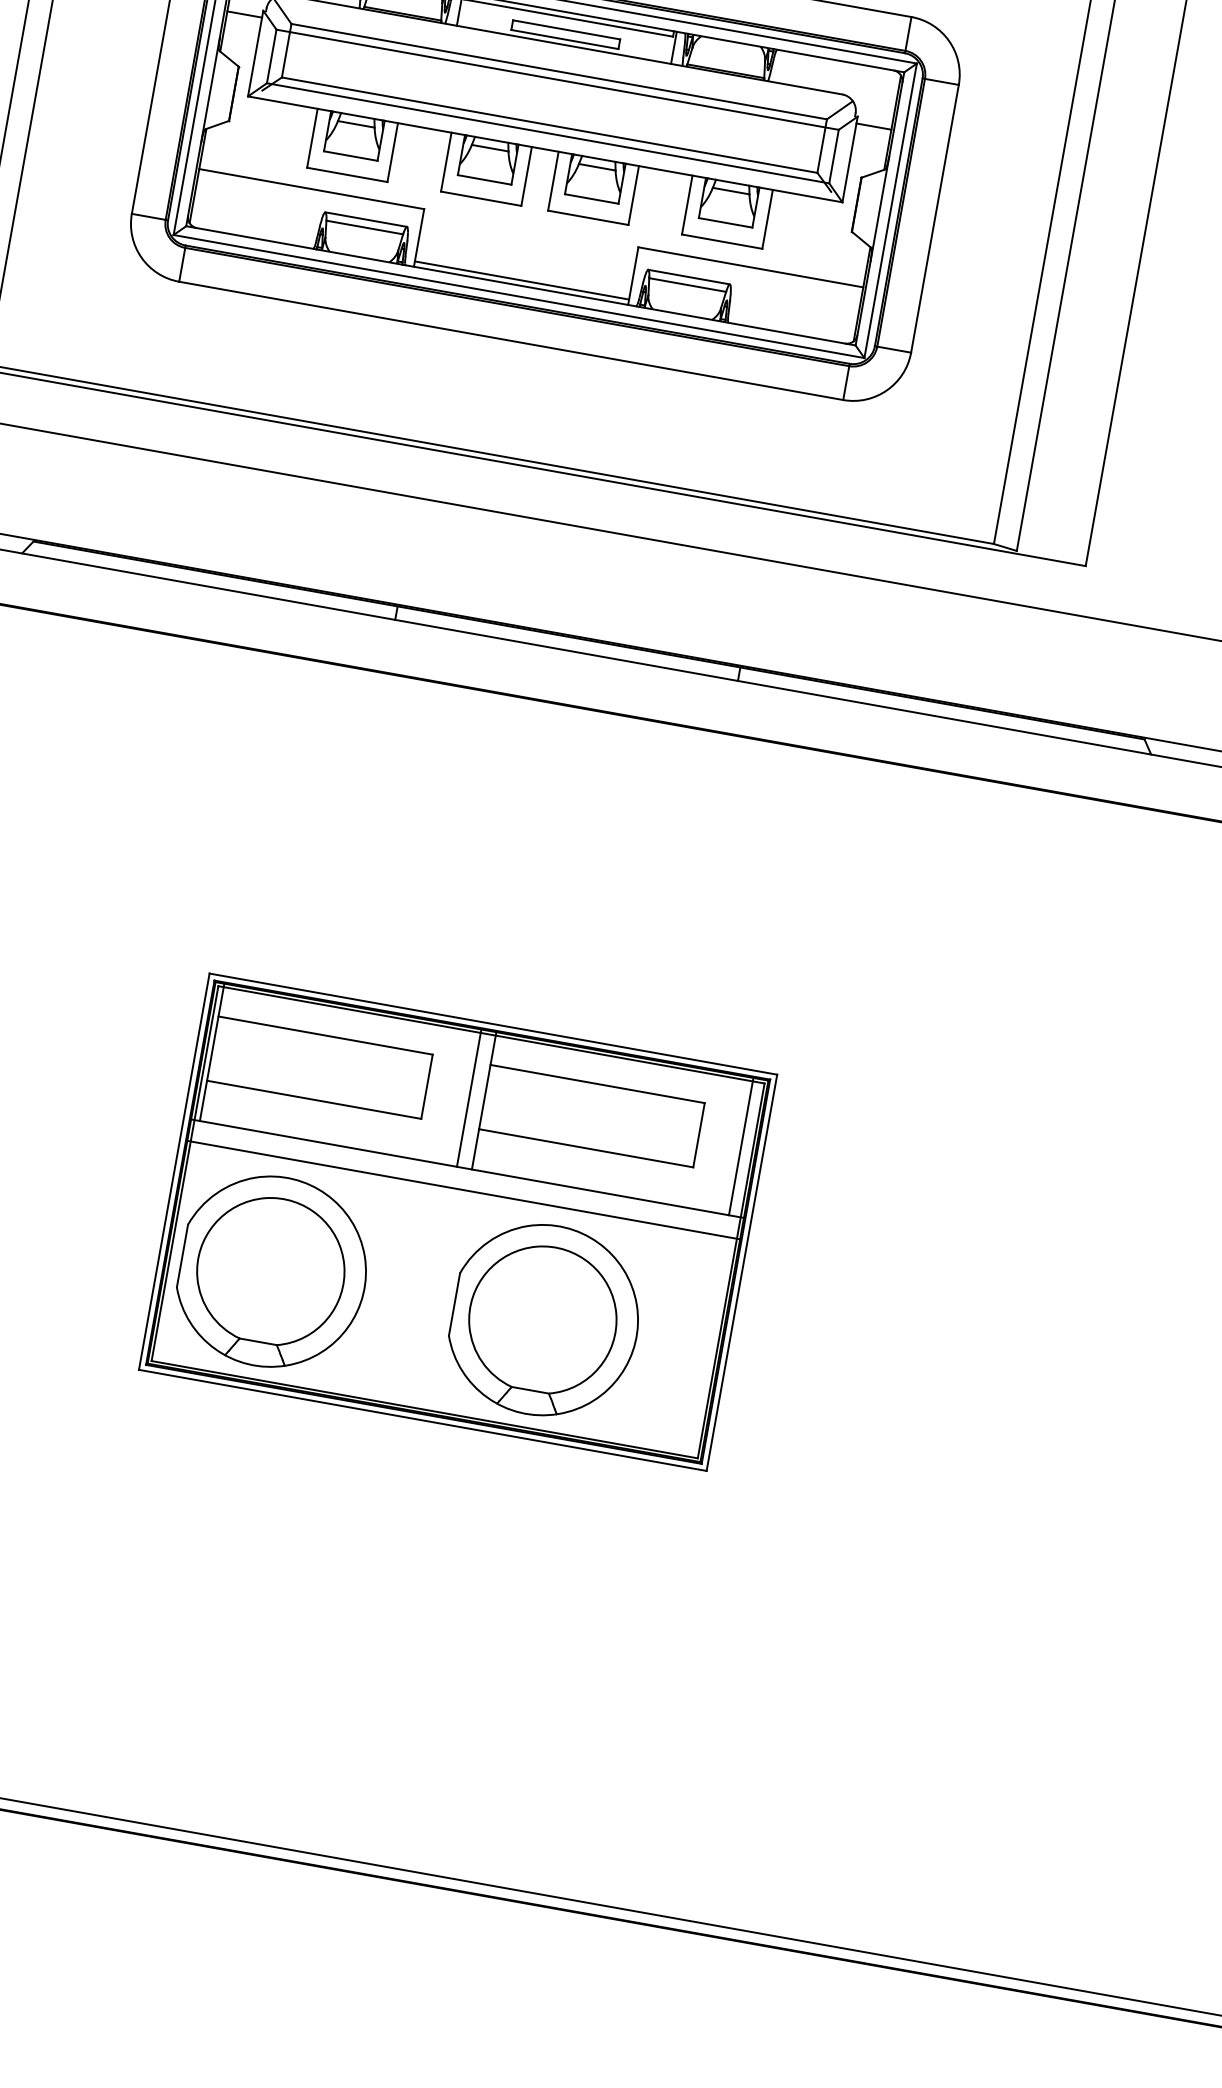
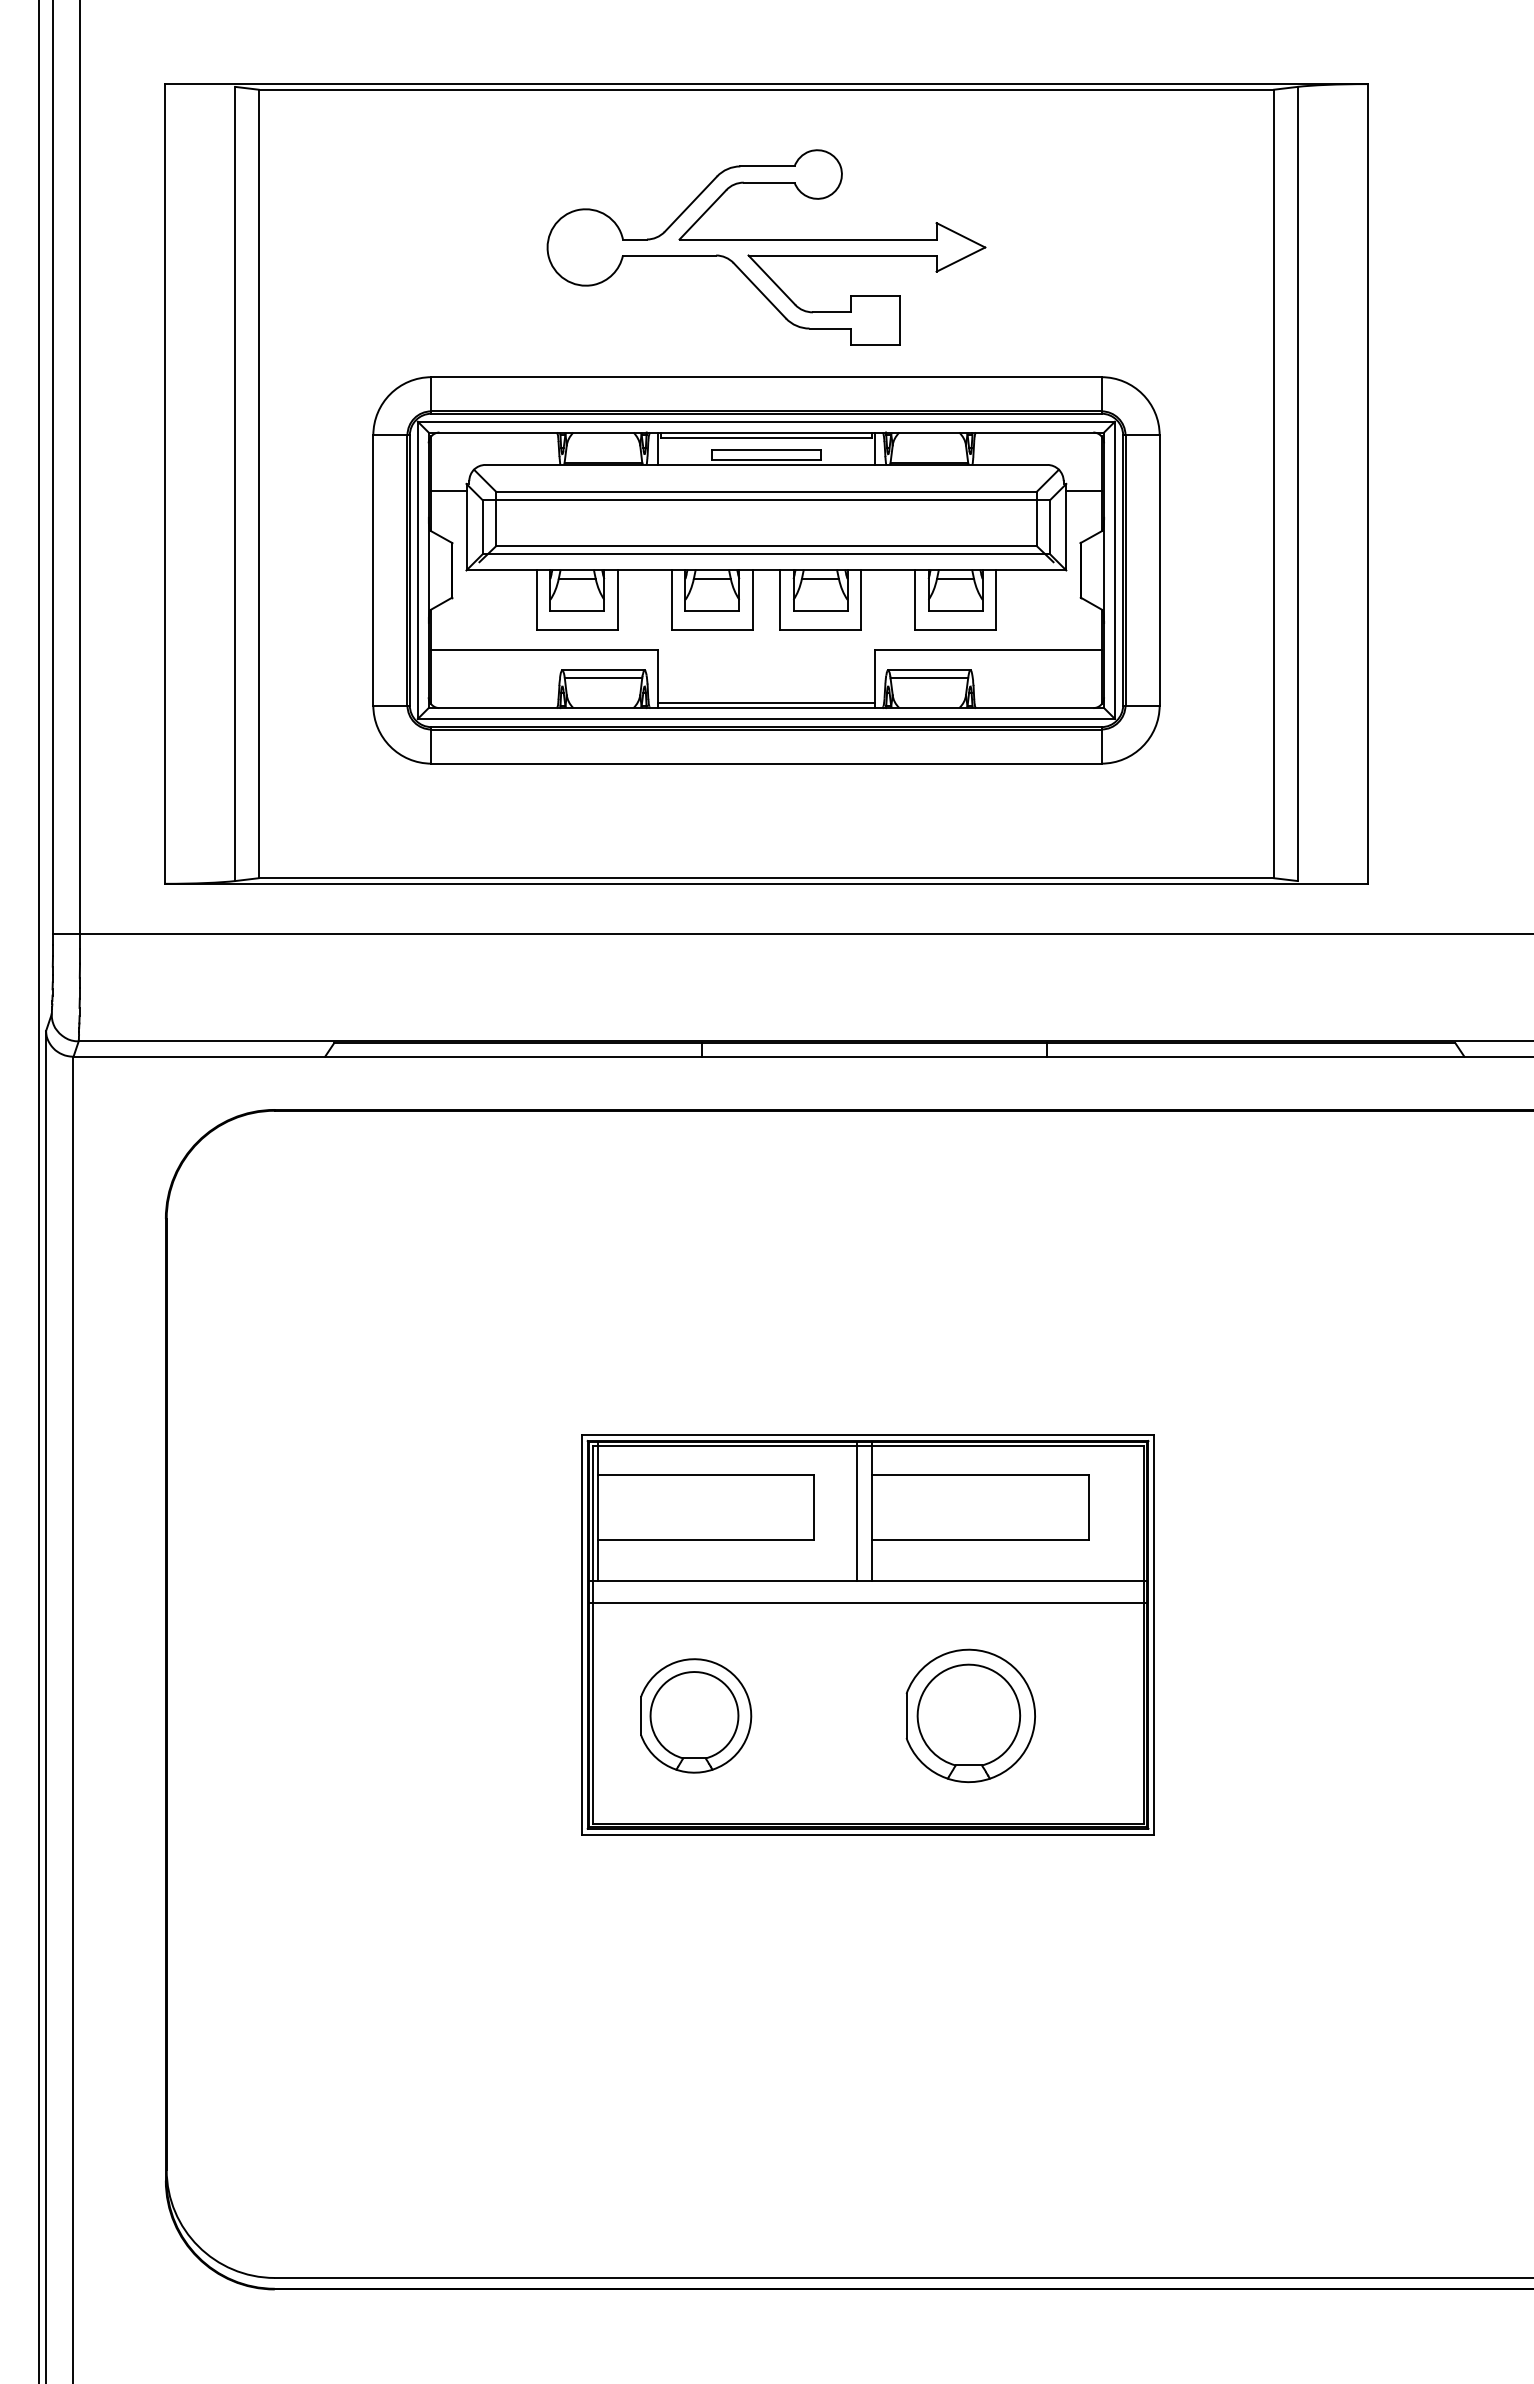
line: (740, 1146) -> (1131, 1511), removed
part: (272, 1271) -> (695, 1715), size x0.6
part: (545, 1320) -> (970, 1715), size x0.7

